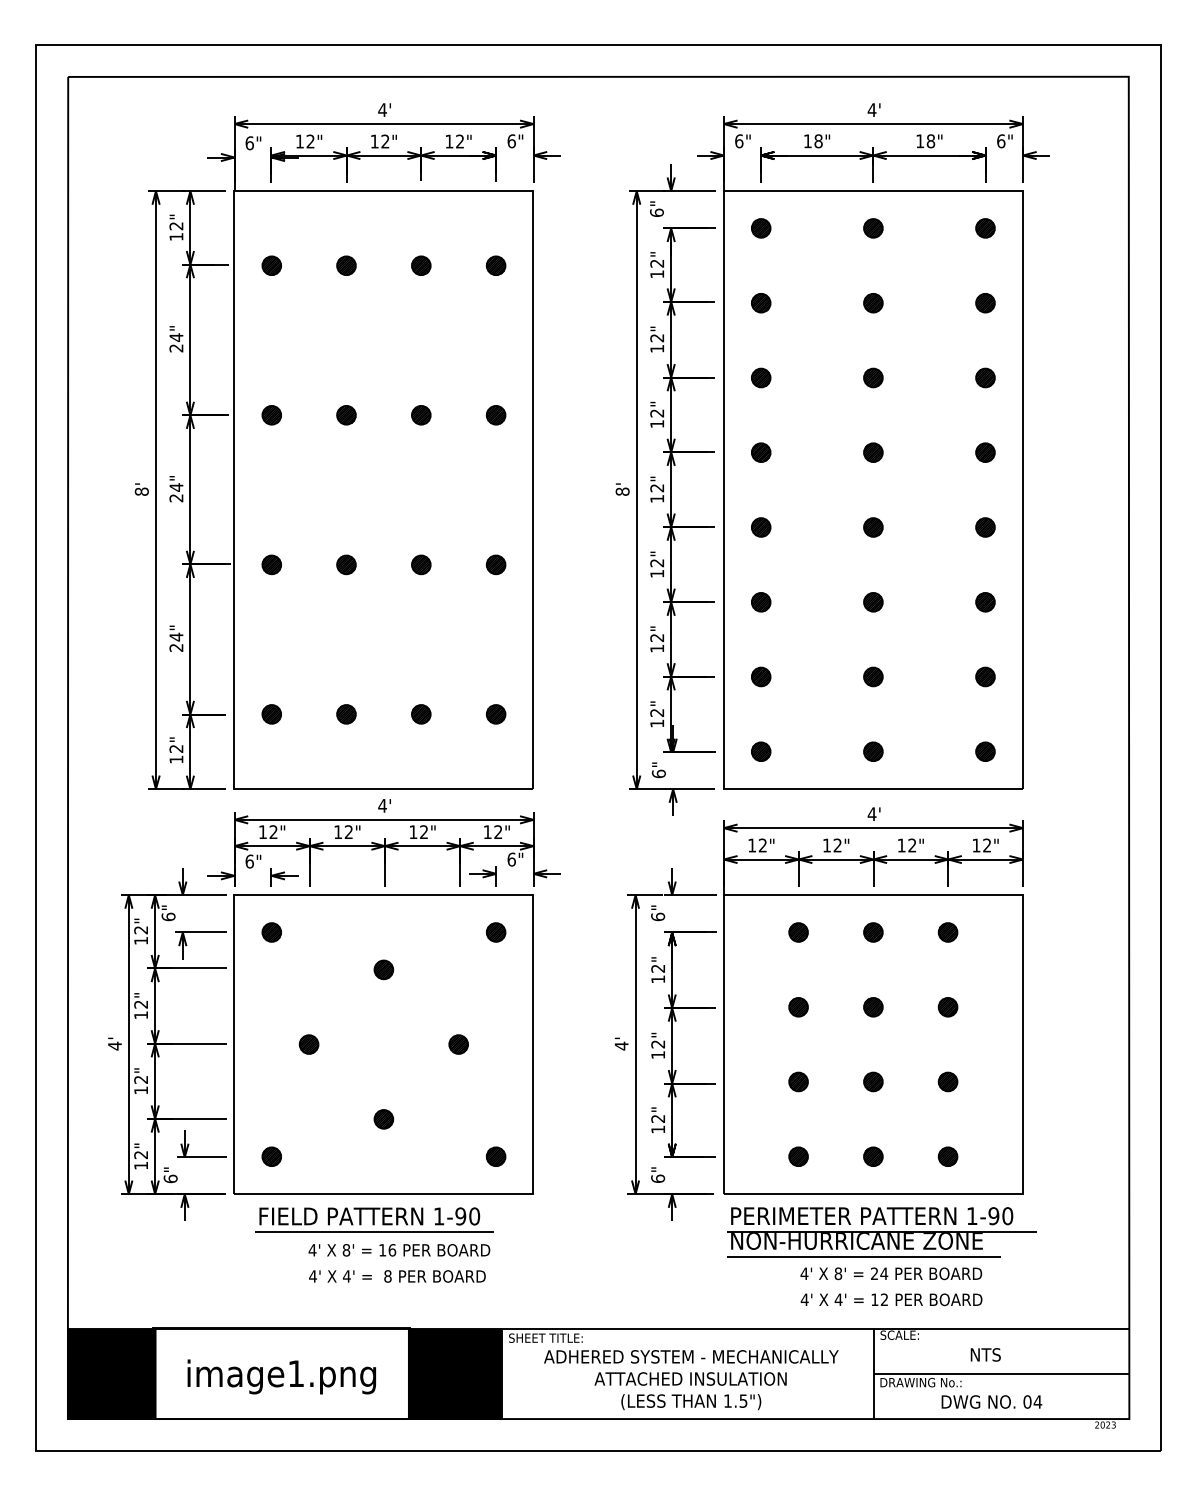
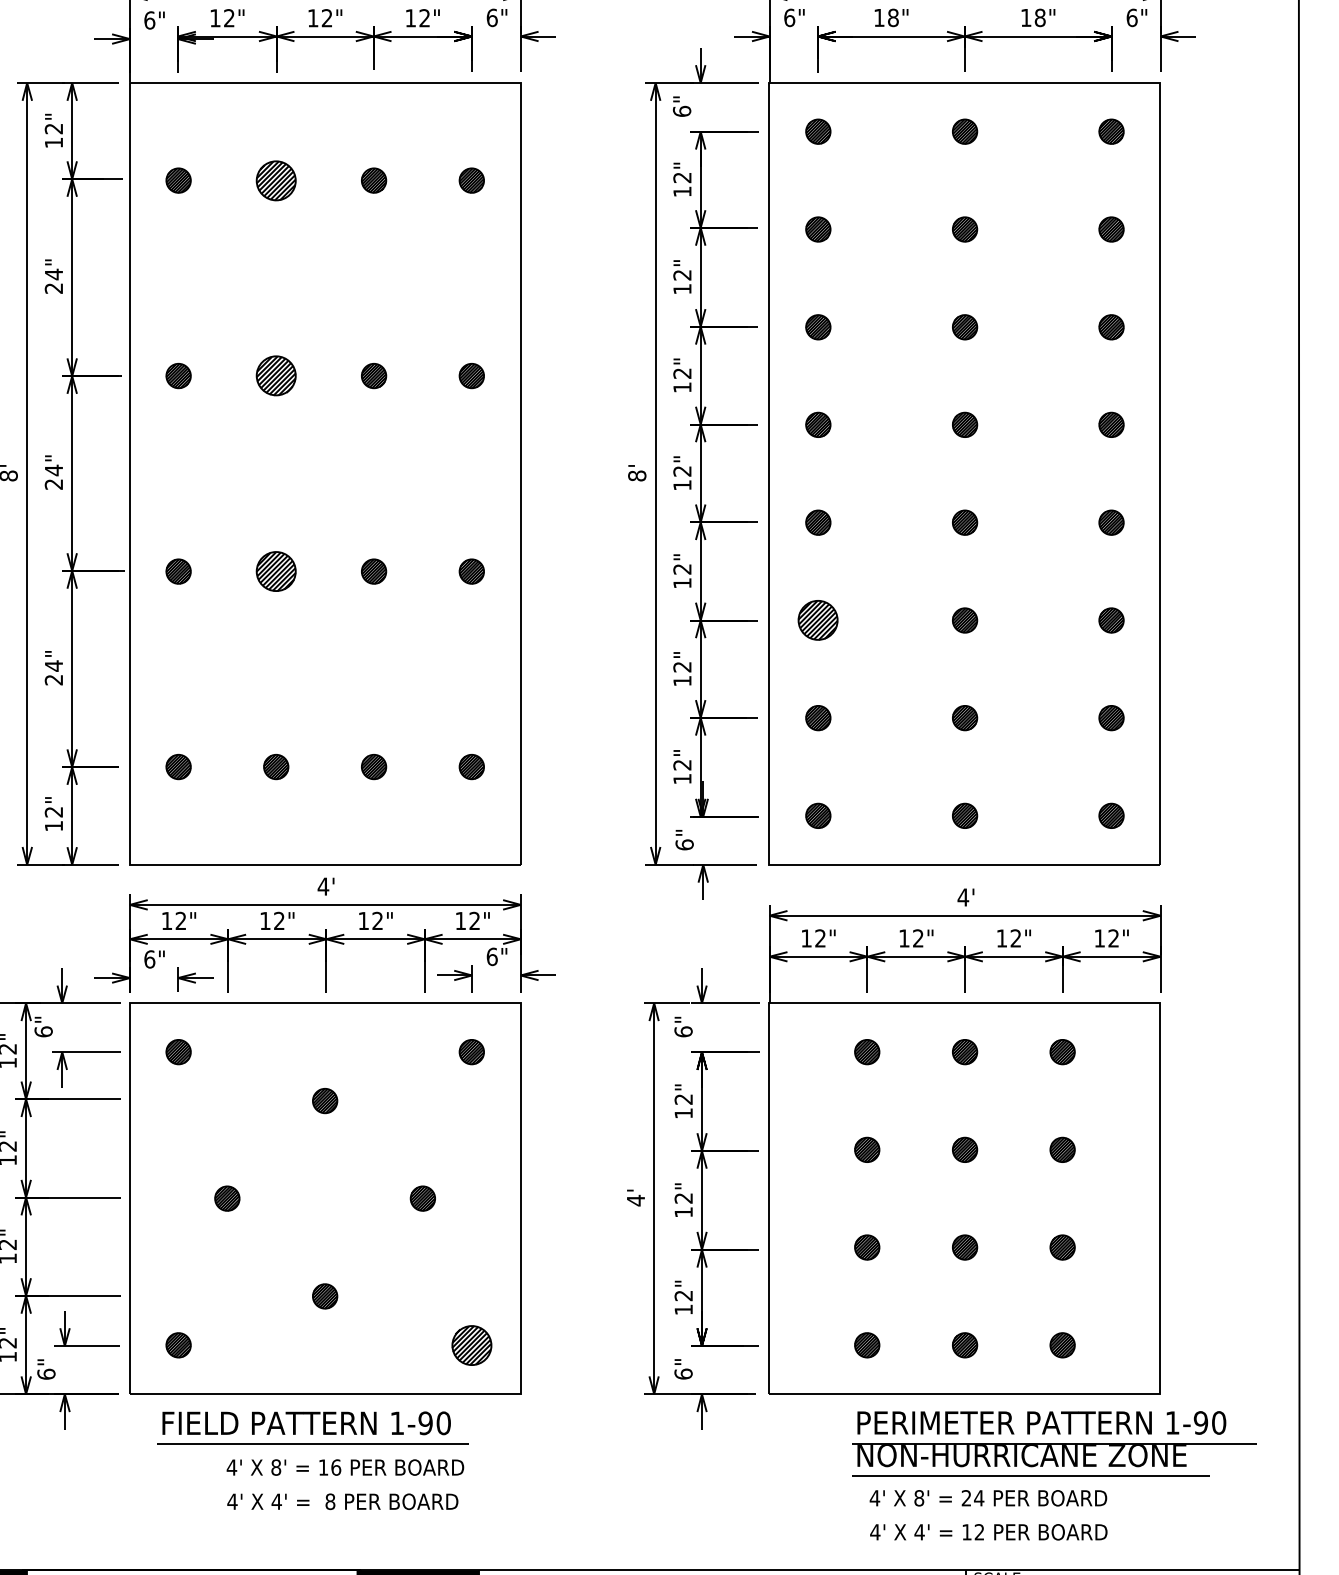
part: (346, 265) -> (276, 180), size x1.6
part: (346, 415) -> (276, 376), size x1.6
part: (346, 564) -> (276, 571), size x1.6
part: (761, 602) -> (818, 620), size x1.6
part: (495, 1156) -> (471, 1344), size x1.6
part: (881, 1232) -> (1054, 1444), moved

